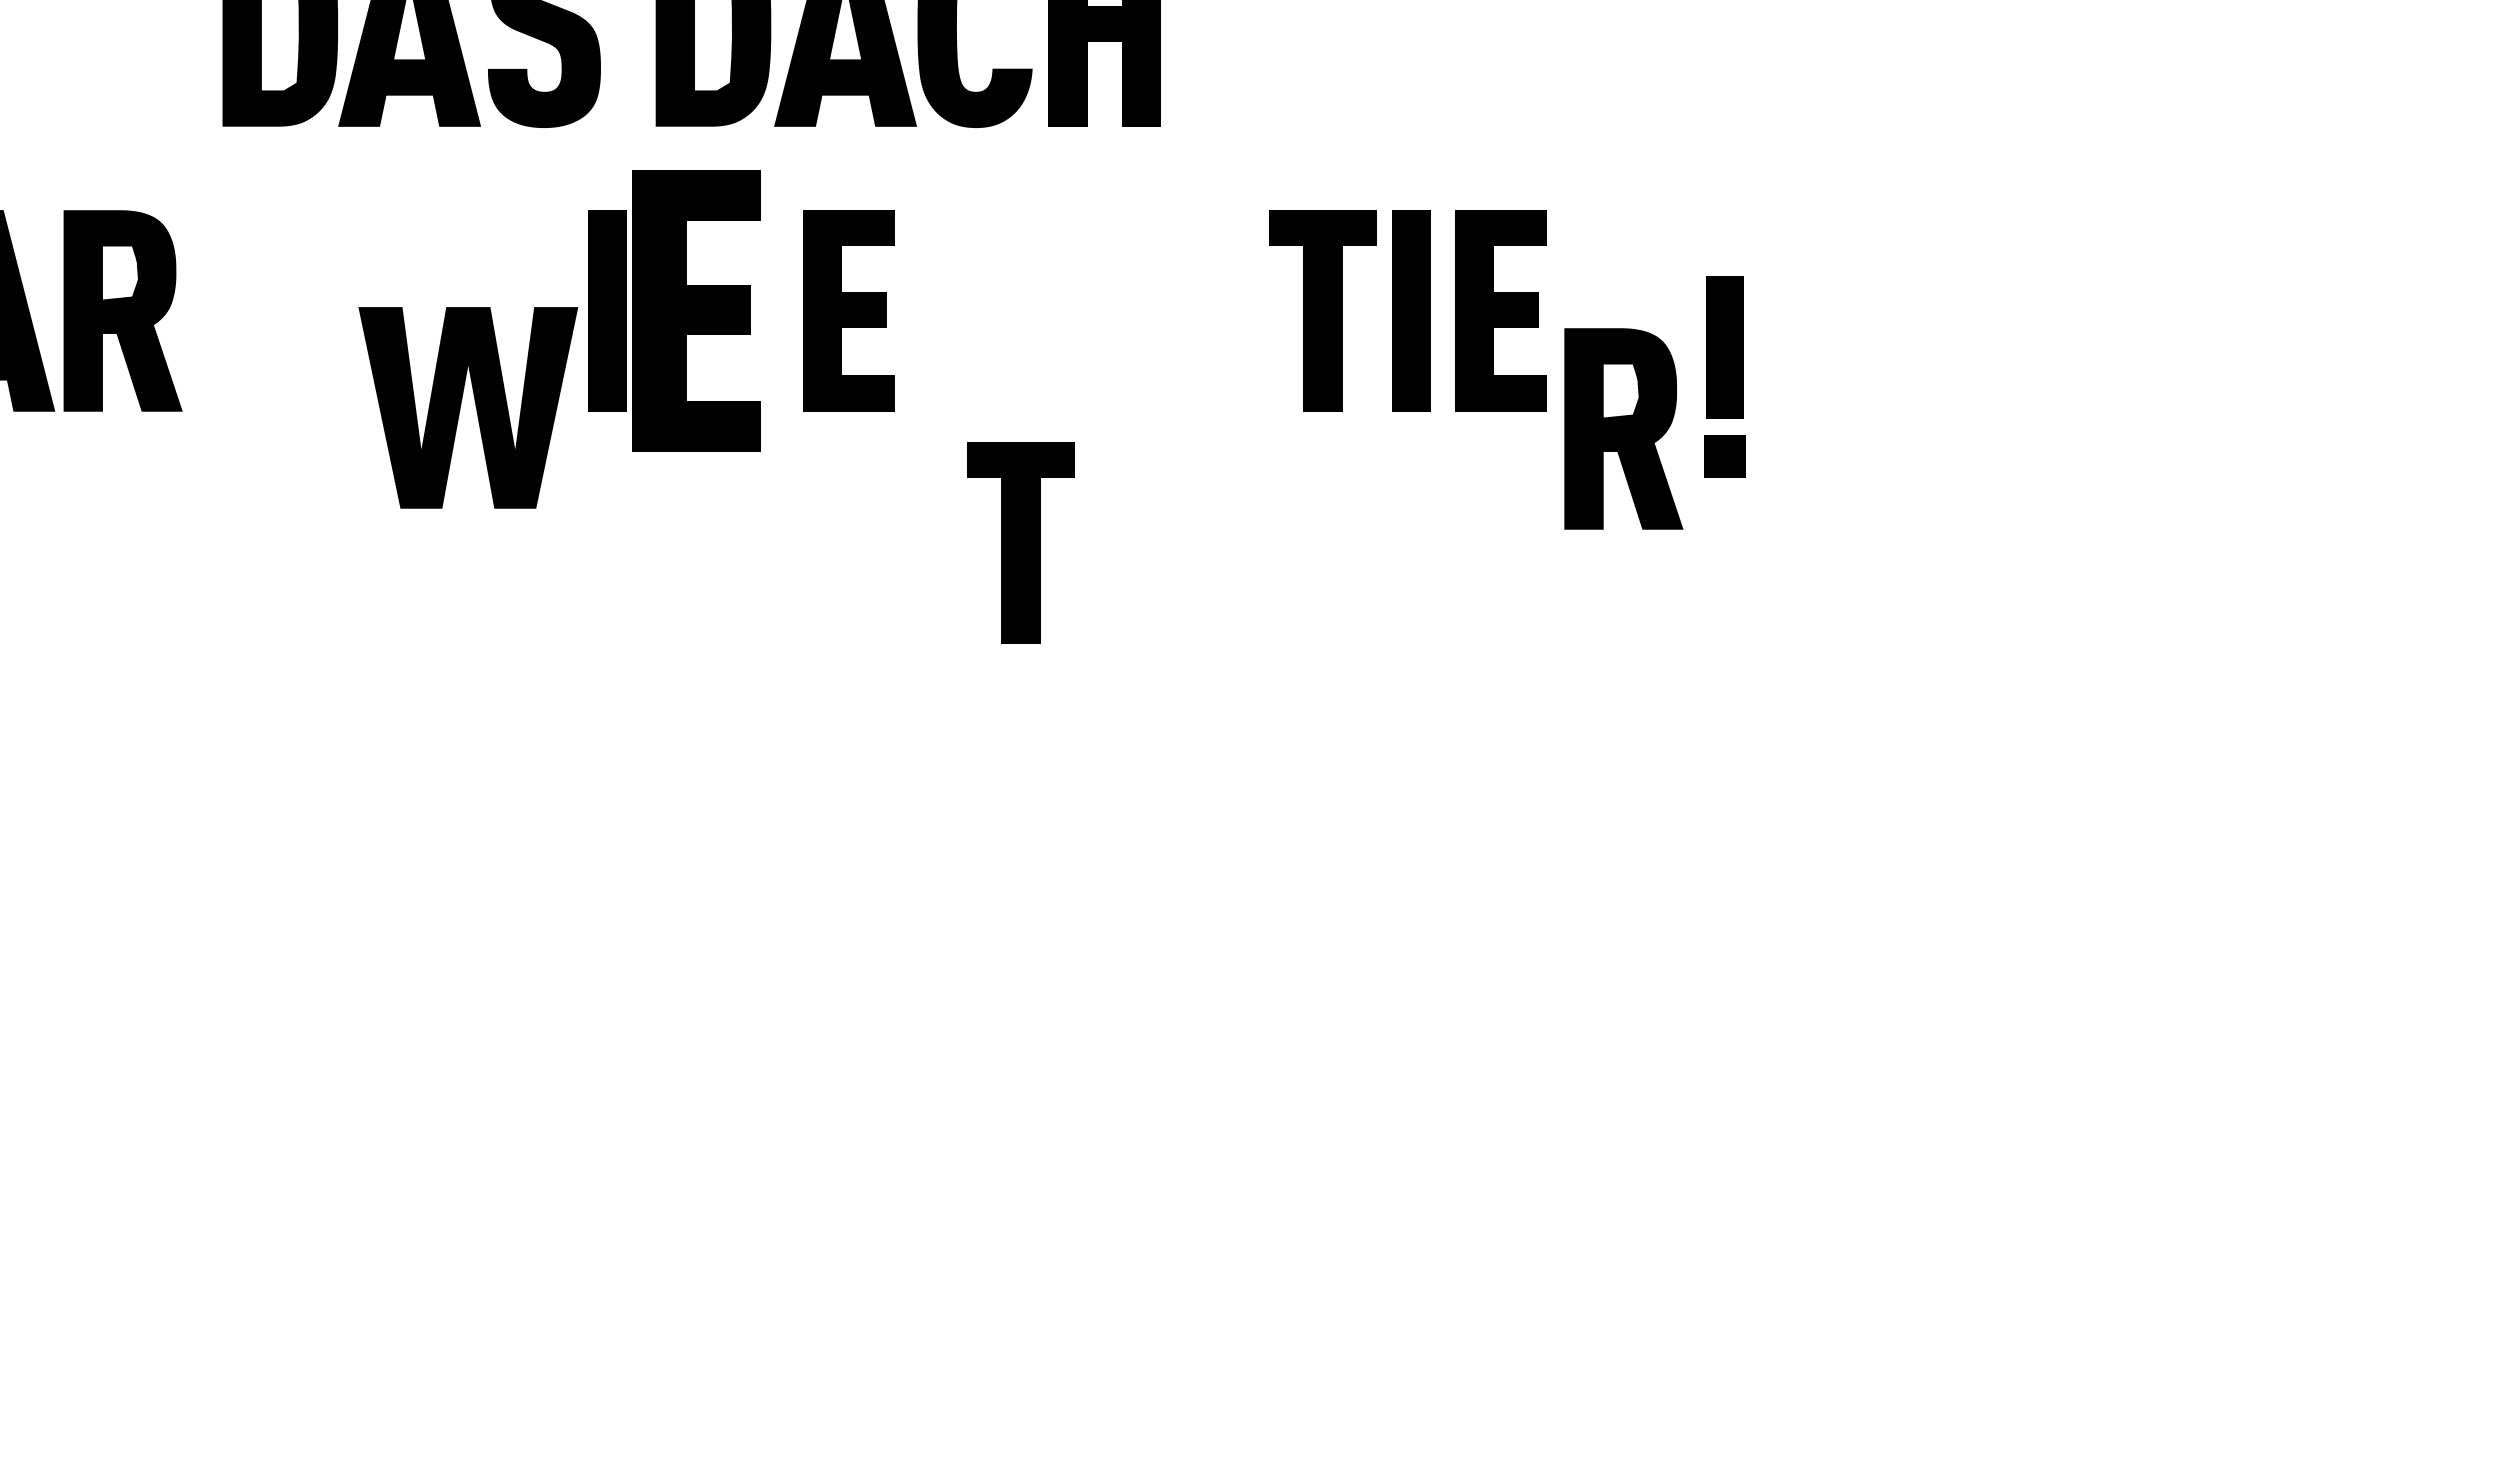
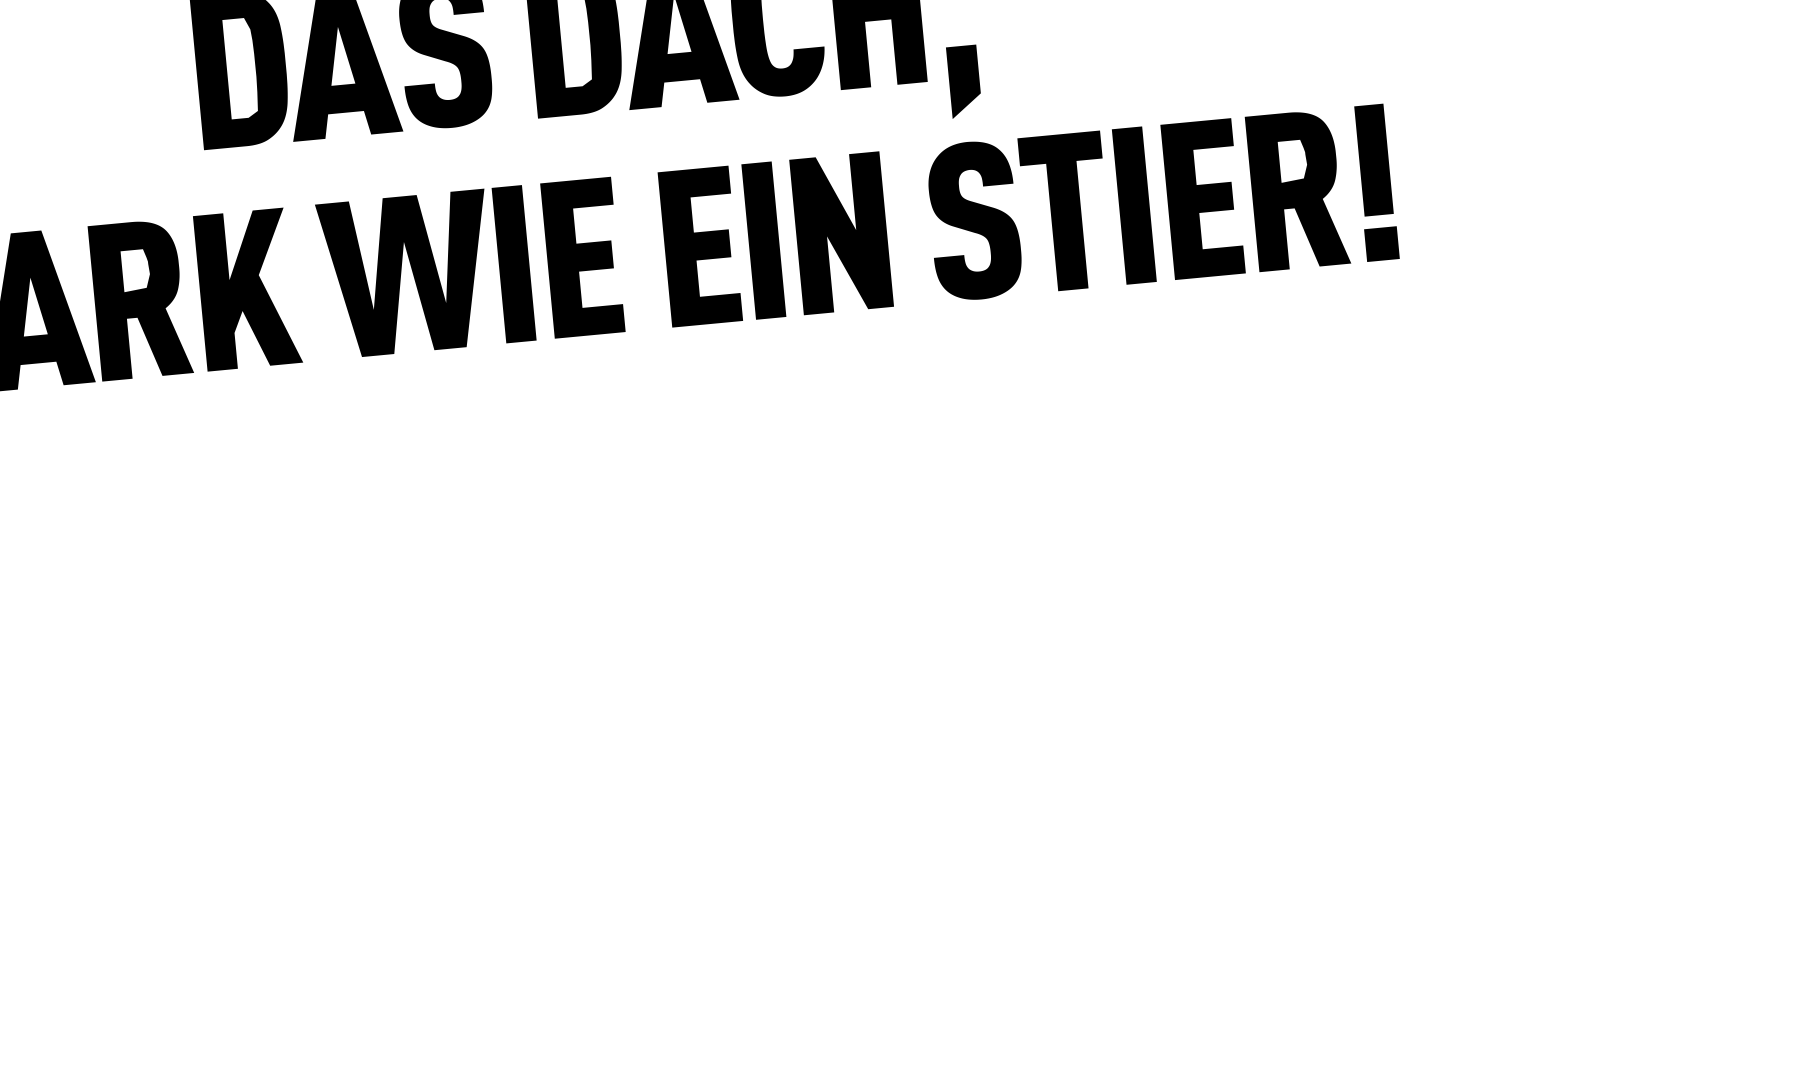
fill: (1208, 130) -> (964, 81), added
fill: (262, 310) -> (248, 289), added
part: (696, 310) -> (582, 257), size x0.71
part: (931, 310) -> (764, 240), added
fill: (1031, 310) -> (841, 233), added
fill: (1203, 310) -> (973, 220), added
part: (1724, 376) -> (1375, 182), moved
part: (475, 406) -> (412, 272), moved
part: (1623, 428) -> (1297, 189), moved
part: (1020, 542) -> (849, 412), removed

